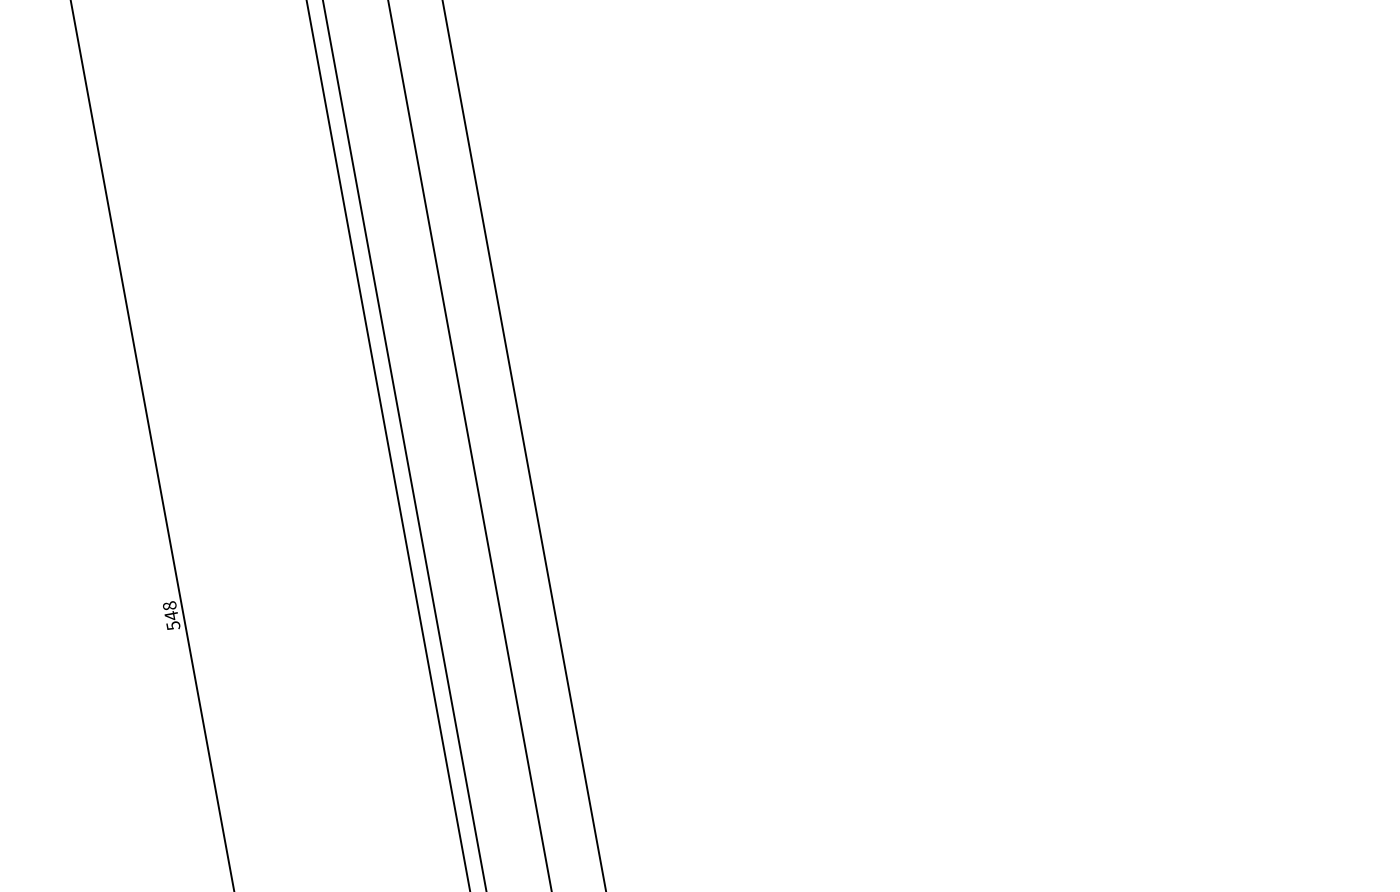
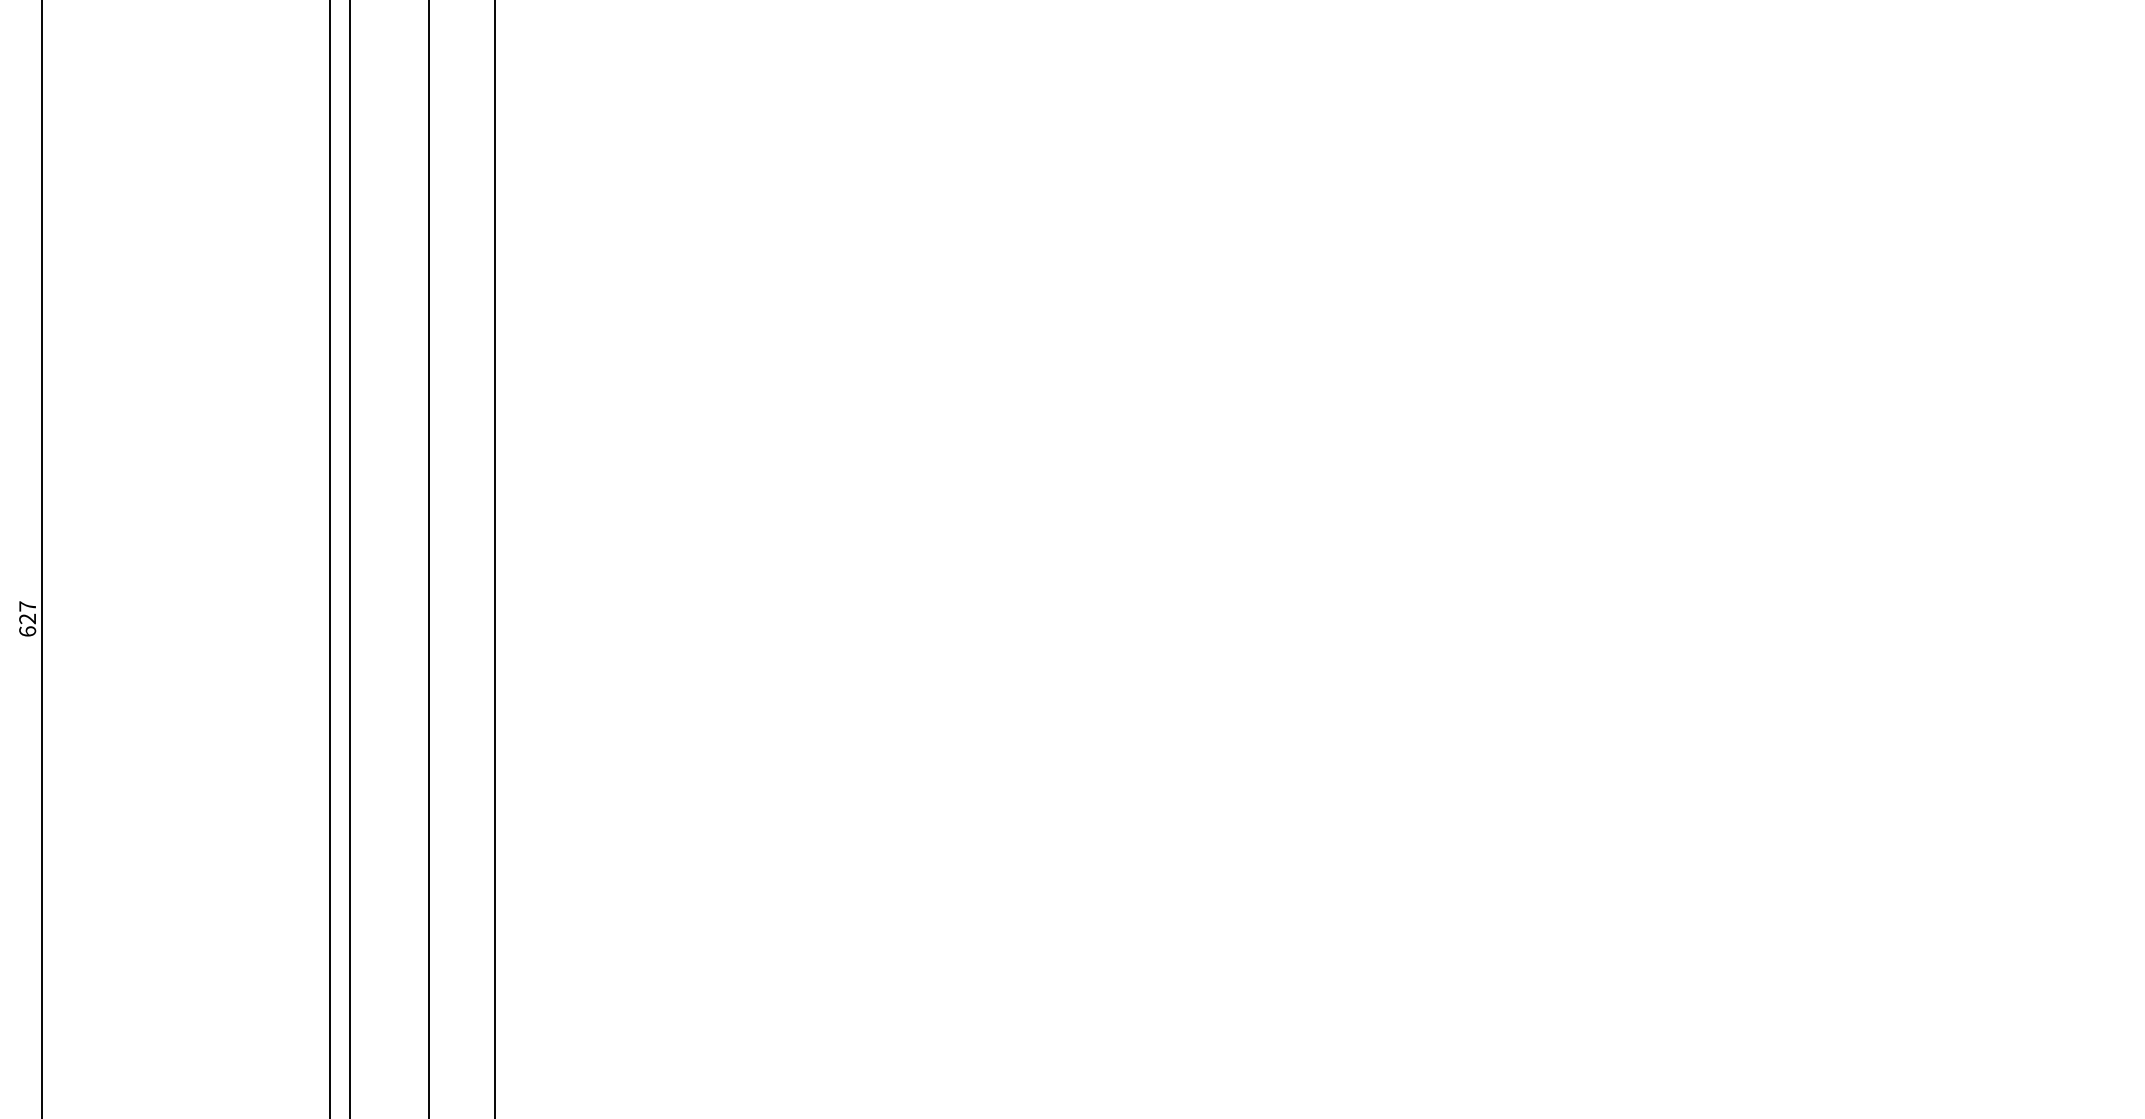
text: (171, 615) -> (27, 618), 548 -> 627

